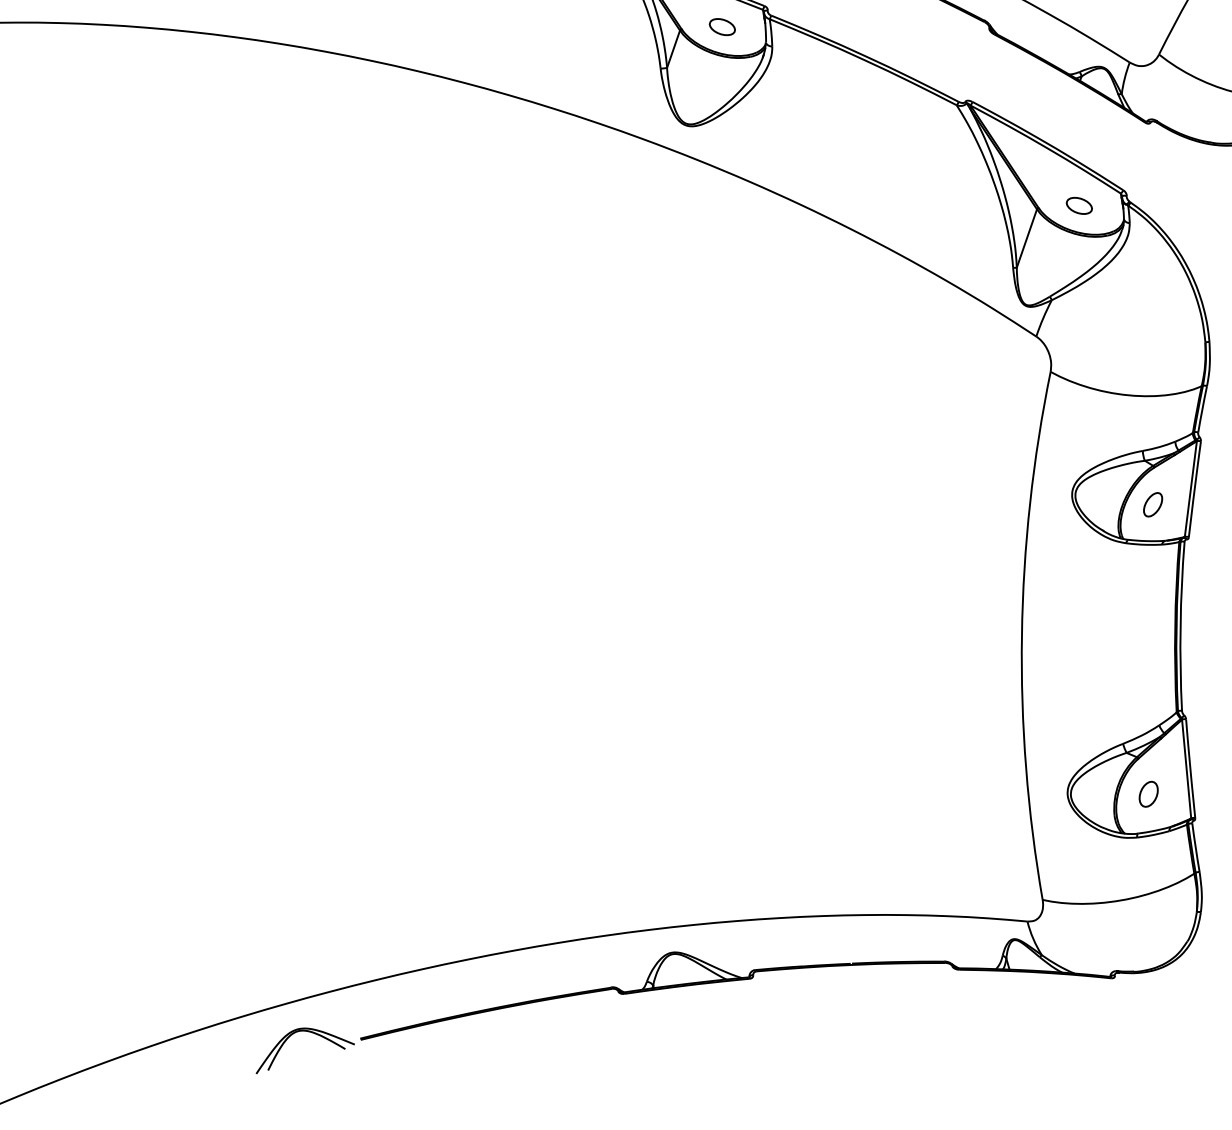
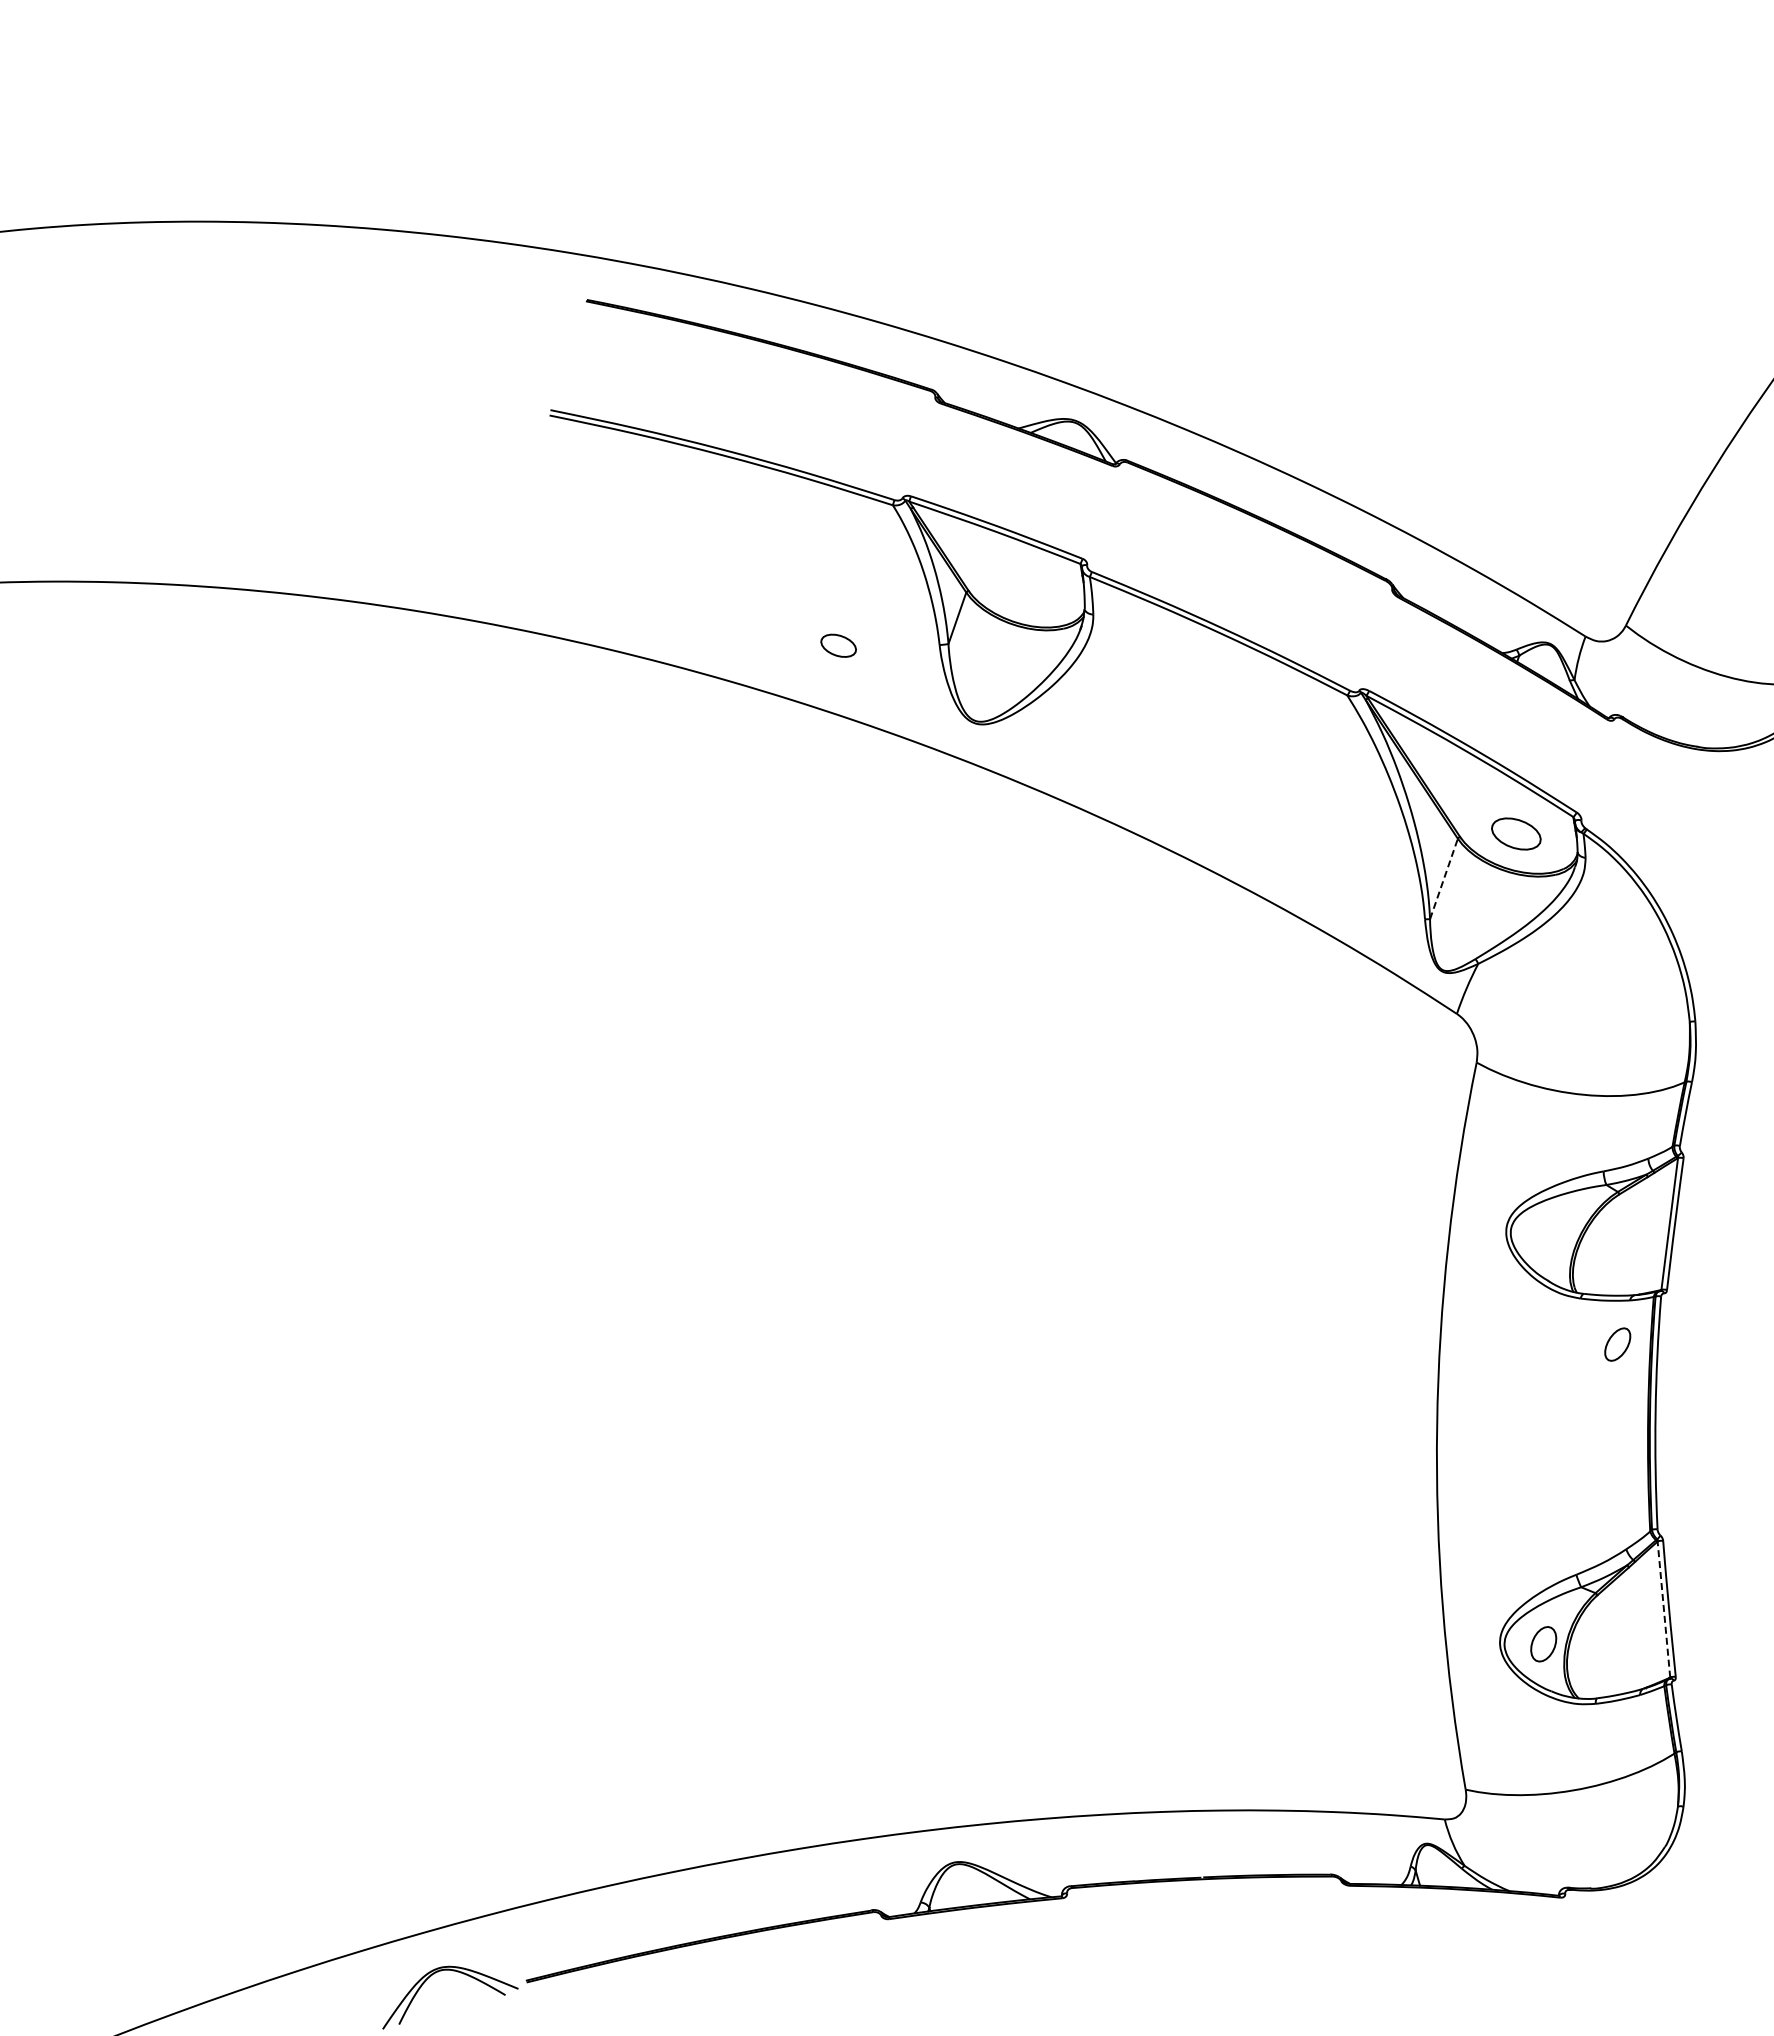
part: (722, 26) -> (838, 645), moved
part: (1078, 205) -> (1515, 833), size x1.4
line: (1026, 238) -> (1443, 878), solid -> dashed
part: (1152, 504) -> (1617, 1344), moved
line: (1186, 769) -> (1663, 1609), solid -> dashed
part: (1148, 794) -> (1543, 1644), moved

